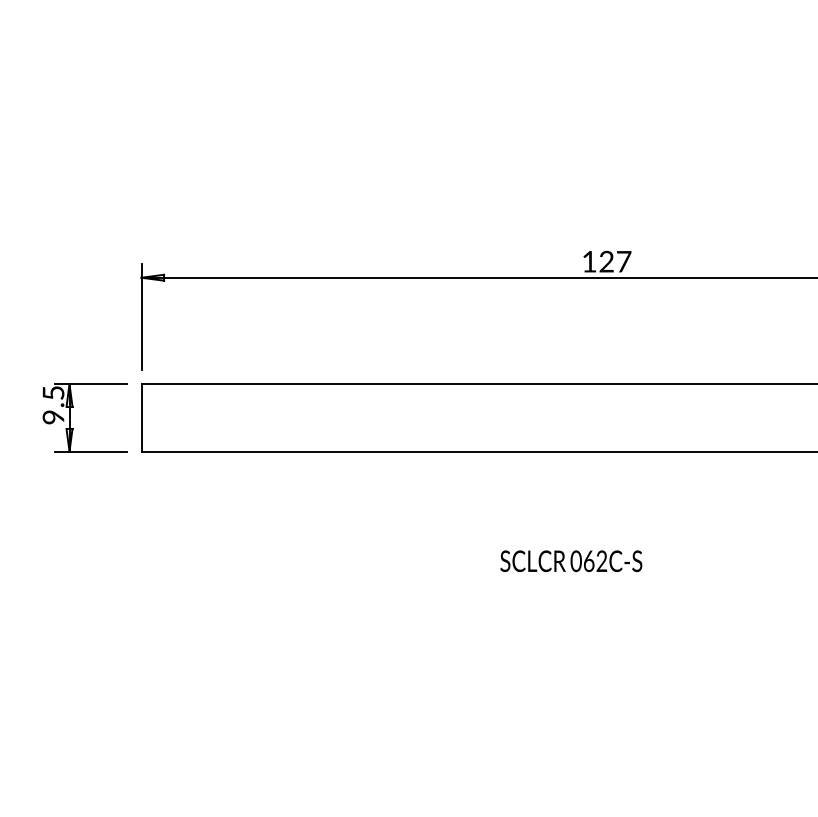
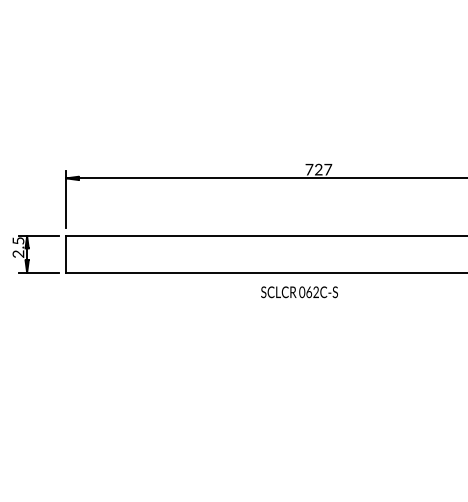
text: (589, 261) -> (309, 169), 127 -> 727
text: (55, 416) -> (19, 253), 9.5 -> 2.5
text: (571, 561) -> (299, 292), moved

